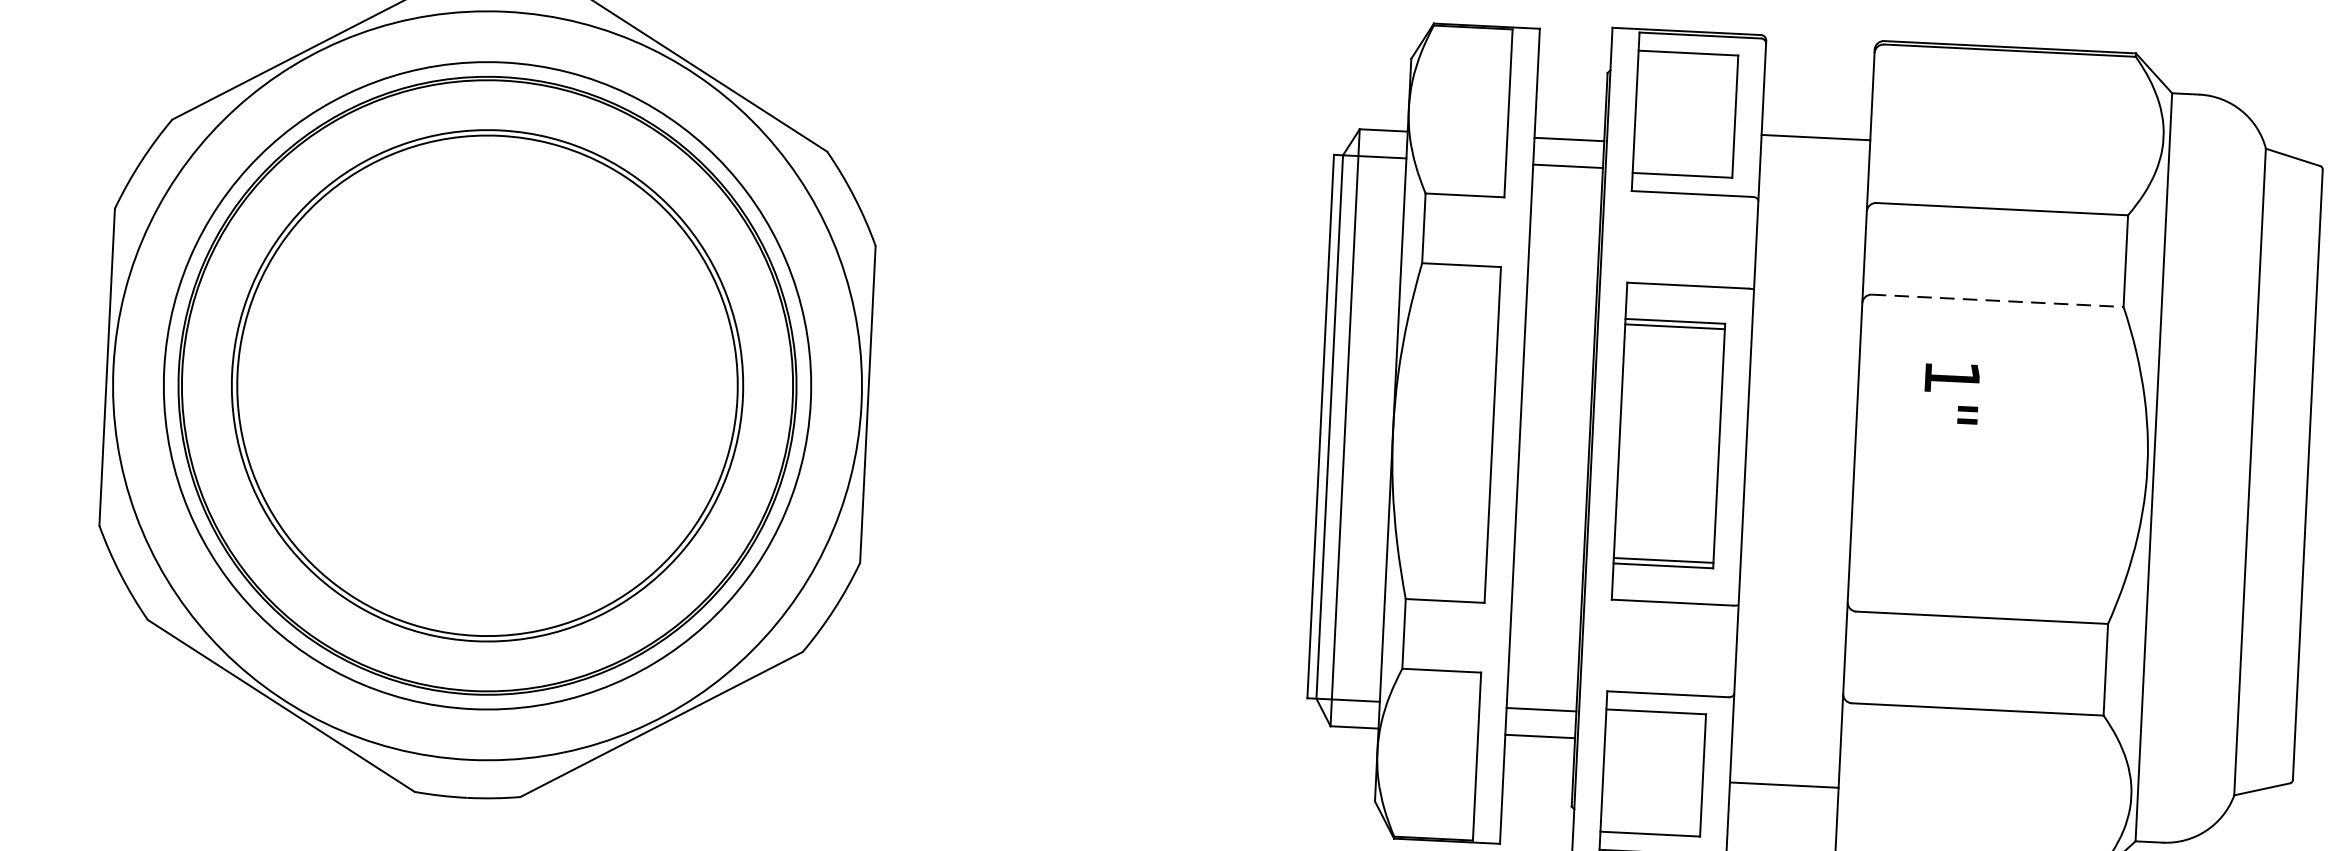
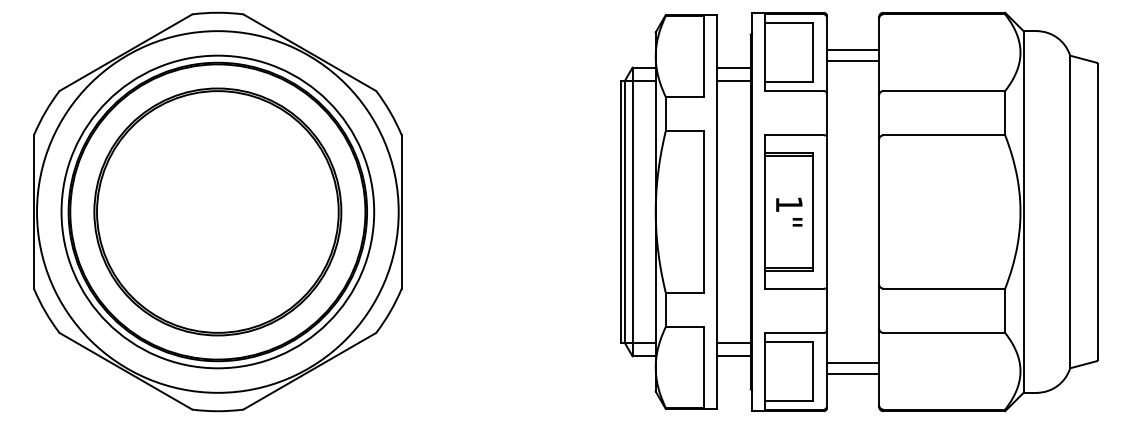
line: (1816, 113) -> (852, 49), added
line: (1998, 301) -> (944, 135), dashed -> solid
text: (1952, 392) -> (789, 211), moved
line: (1784, 763) -> (852, 363), added

